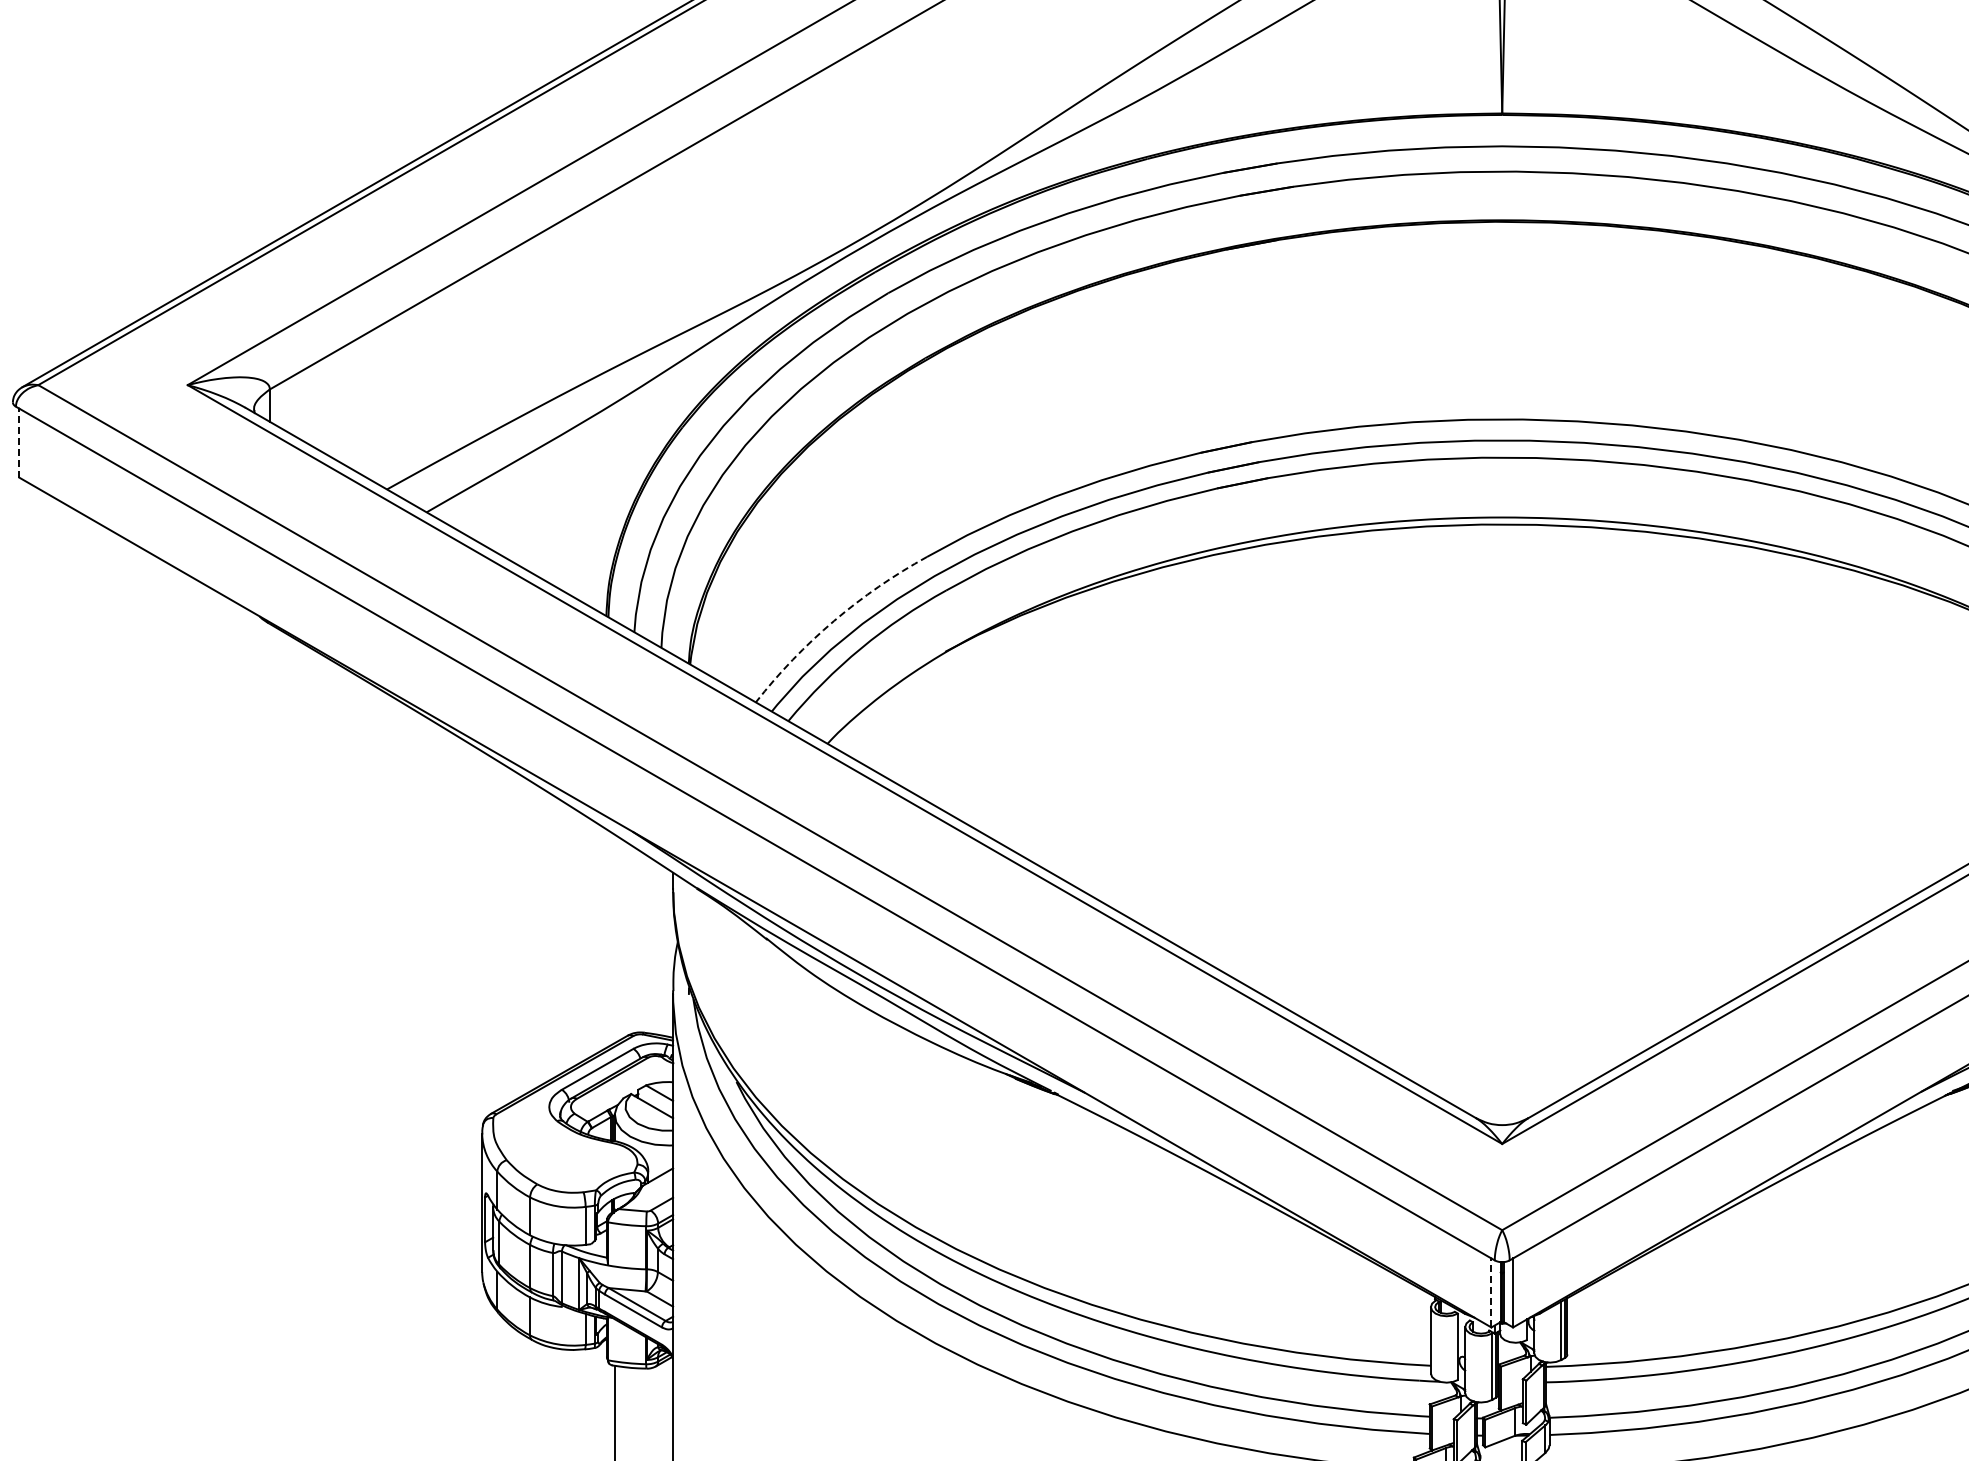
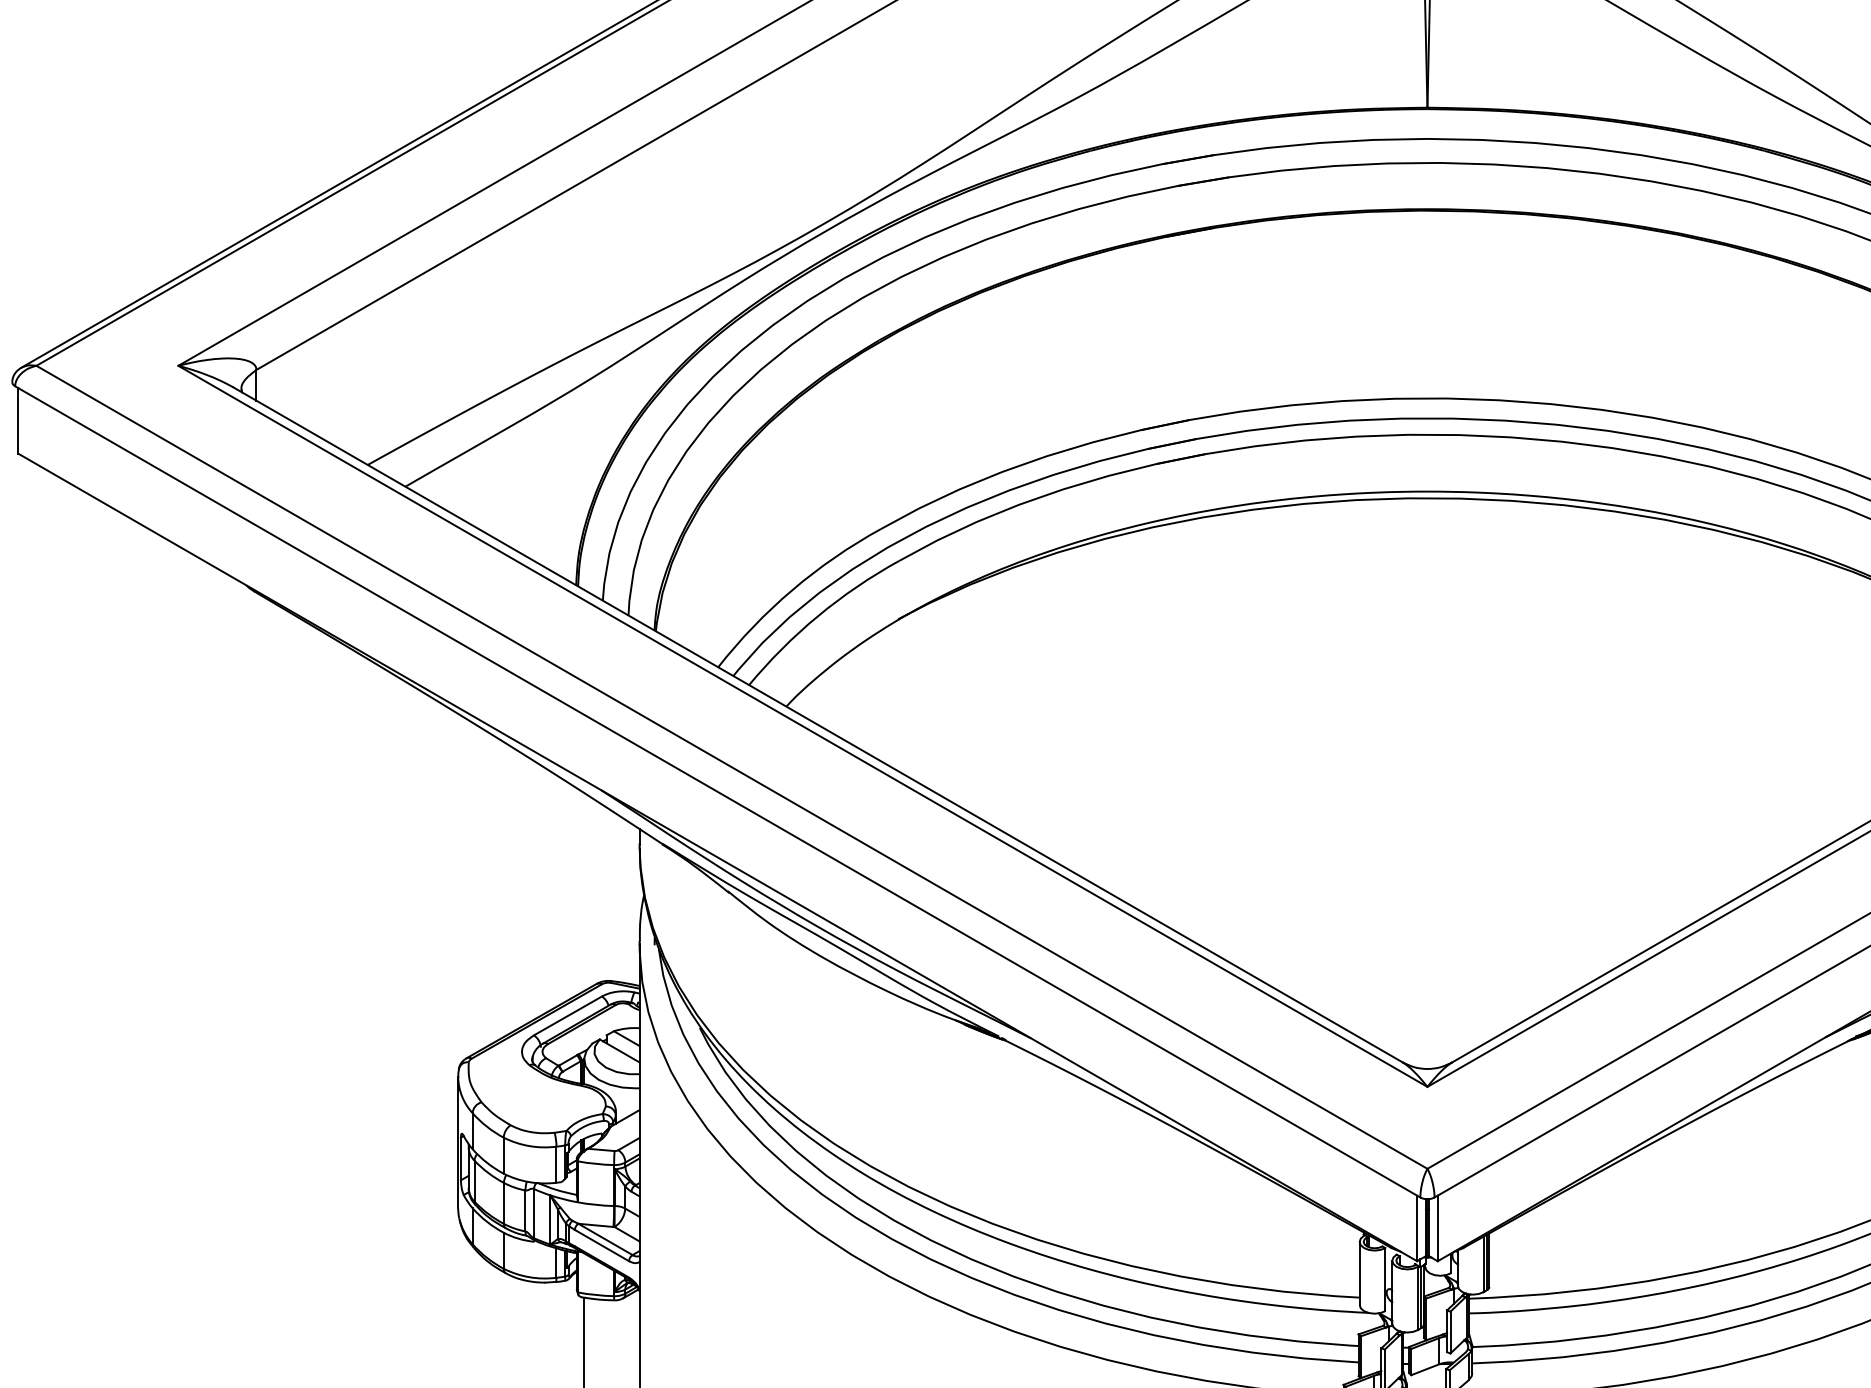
line: (19, 442) -> (18, 420), dashed -> solid
arc: (834, 620) -> (792, 589), dashed -> solid
line: (1491, 1292) -> (1417, 1228), dashed -> solid

